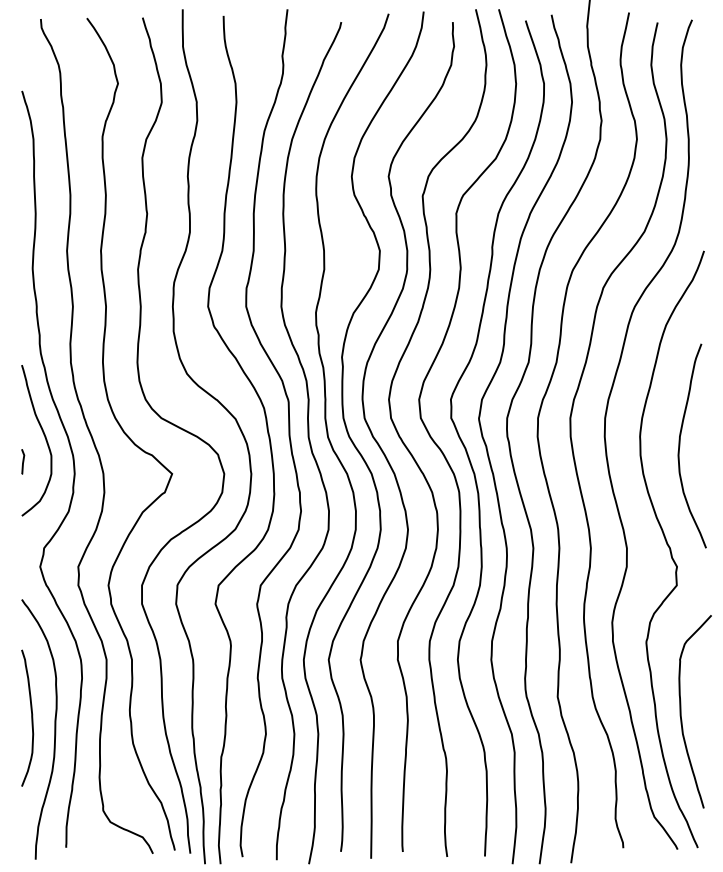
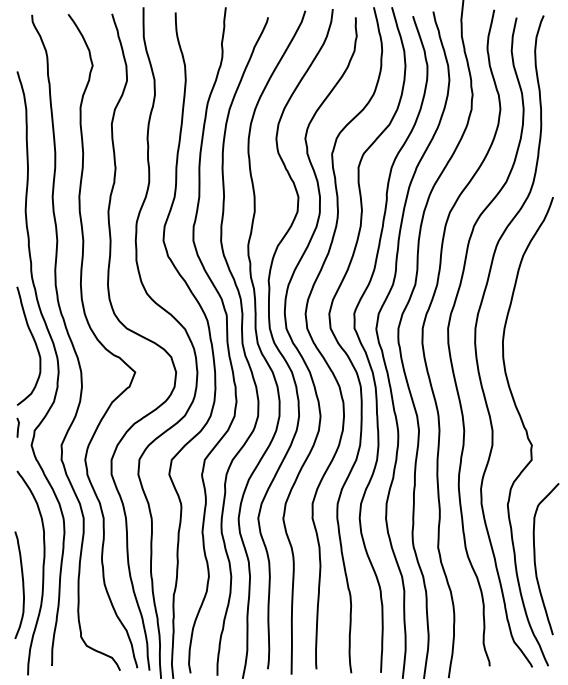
curve: (680, 446) -> (534, 350), removed
line: (22, 461) -> (17, 427), moved
curve: (31, 717) -> (22, 584), moved

